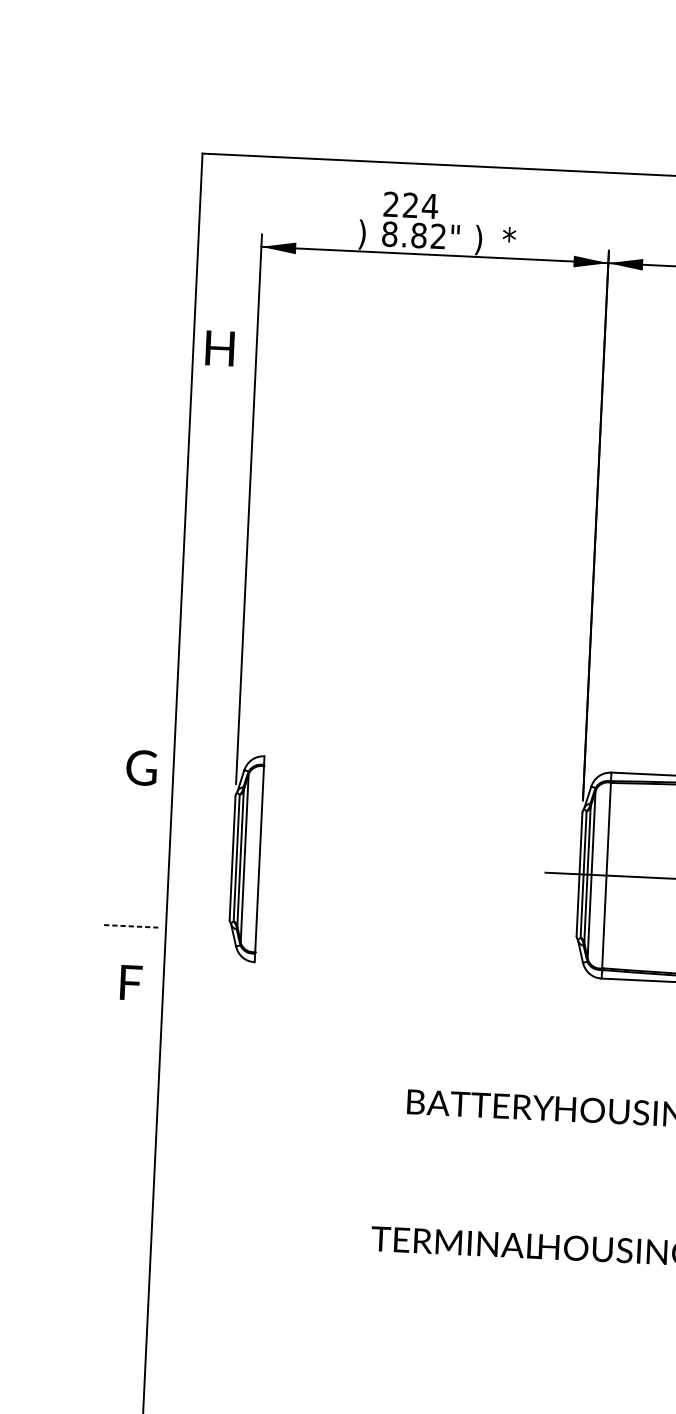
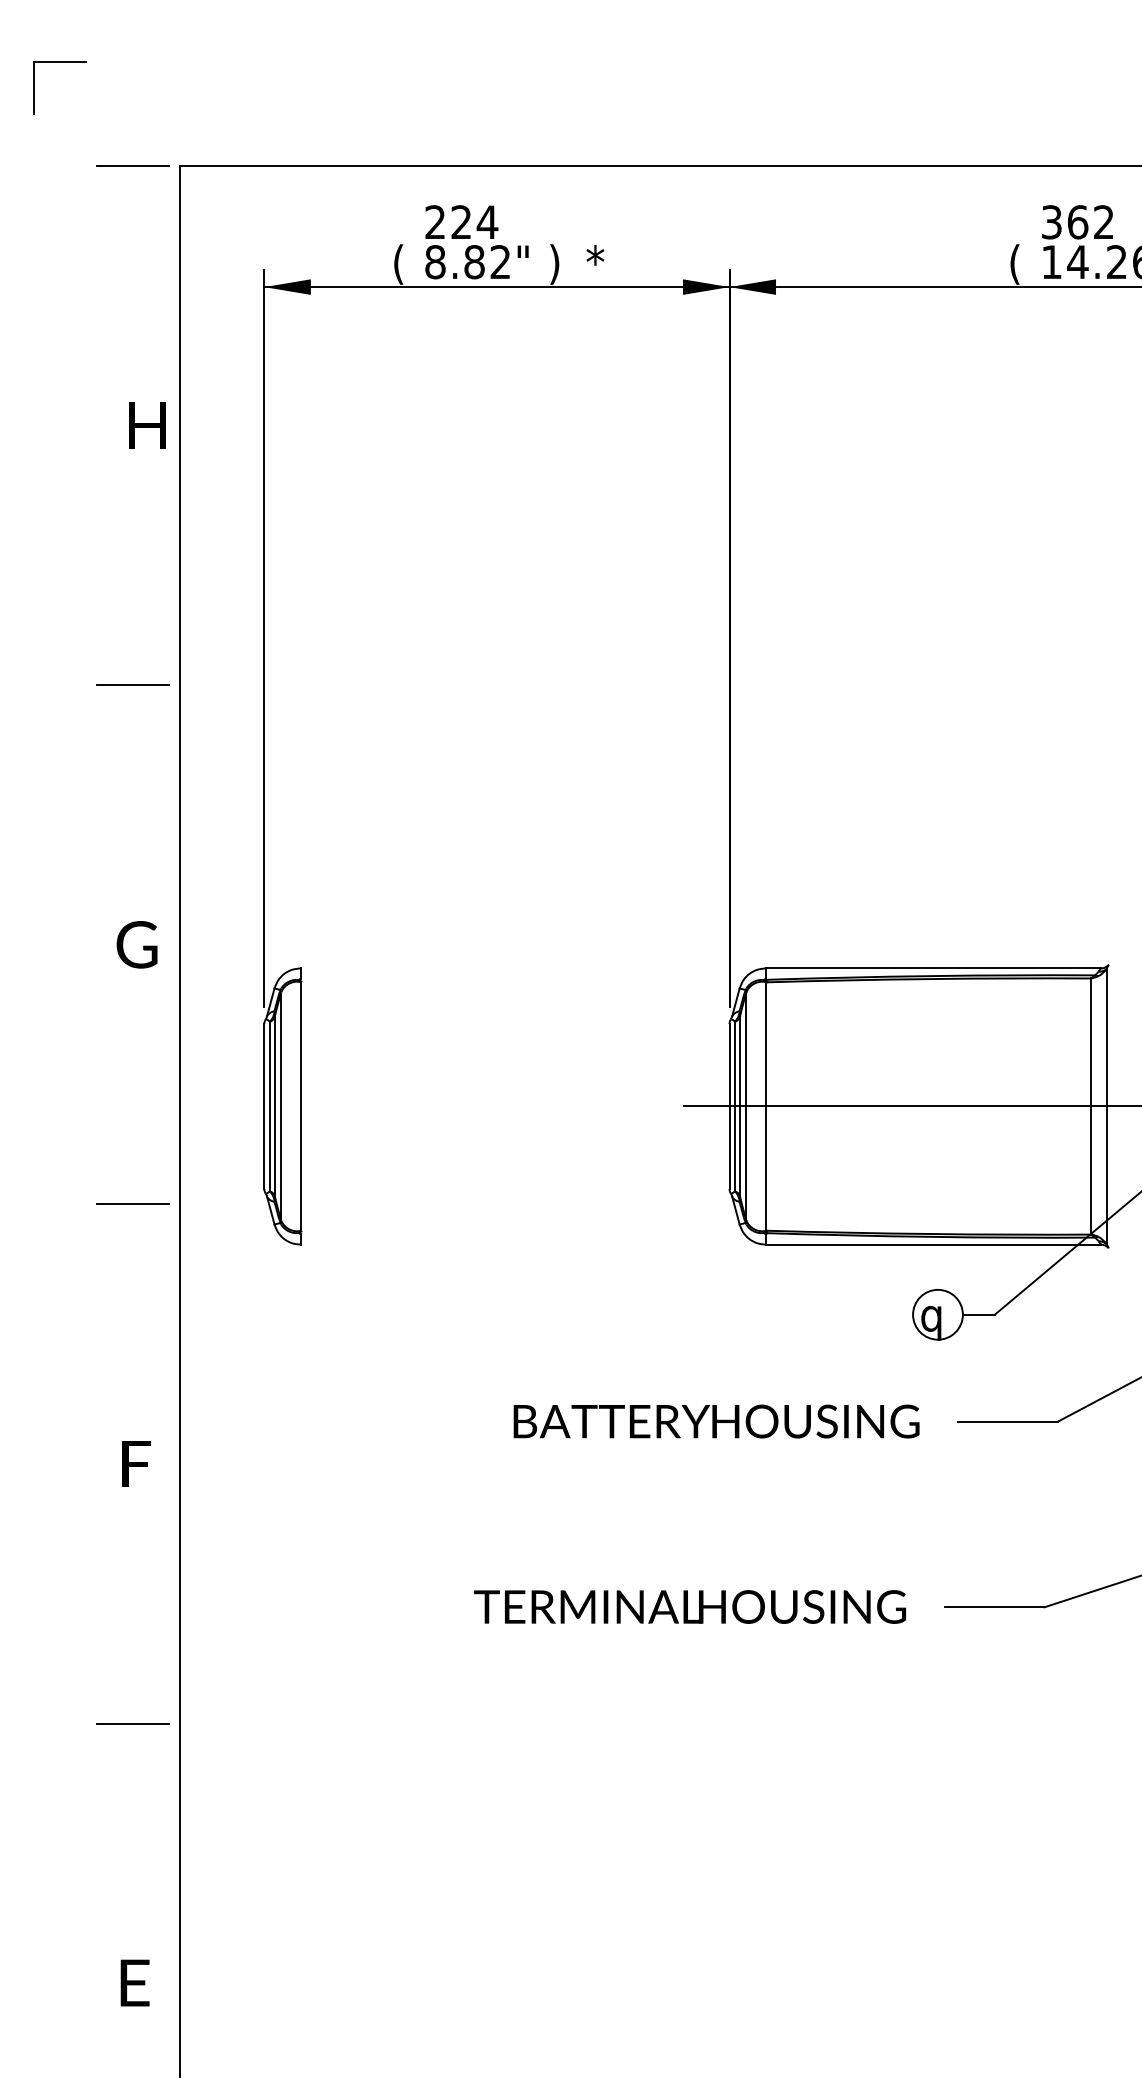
part: (116, 72) -> (59, 62), added
line: (167, 152) -> (132, 166), added
text: (362, 234) -> (398, 264), ) -> (
text: (220, 348) -> (147, 425), moved
line: (149, 539) -> (132, 685), added
text: (141, 767) -> (136, 944), moved
line: (131, 926) -> (133, 1204), dashed -> solid
text: (131, 982) -> (136, 1463), moved
line: (112, 1313) -> (132, 1723), added

